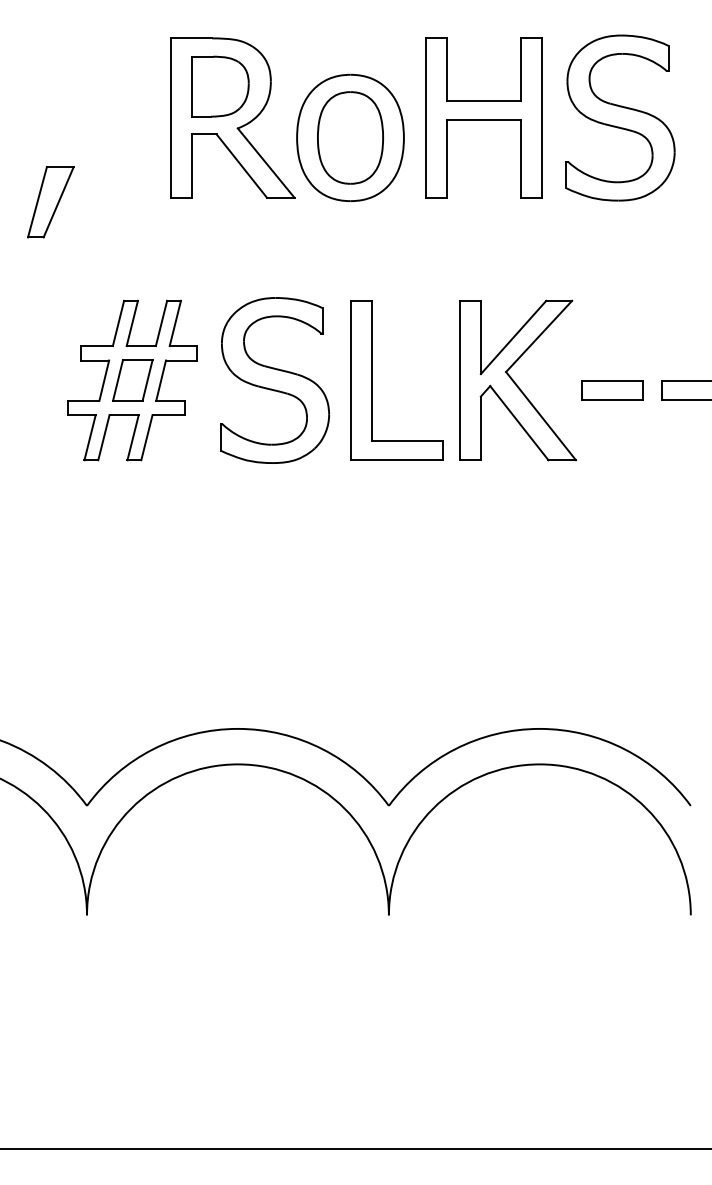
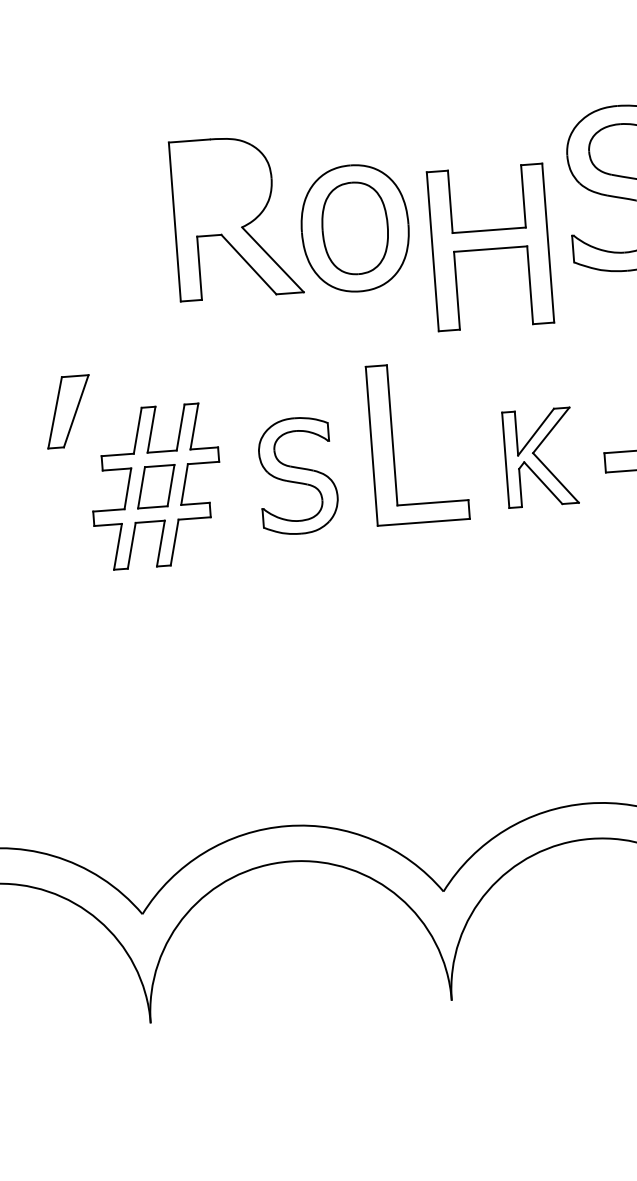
part: (220, 86) -> (221, 186), removed
part: (483, 117) -> (489, 246), moved
part: (50, 202) -> (68, 411), moved
part: (274, 380) -> (297, 475), size x0.7
part: (372, 380) -> (393, 444), moved
part: (518, 380) -> (540, 457), size x0.6

